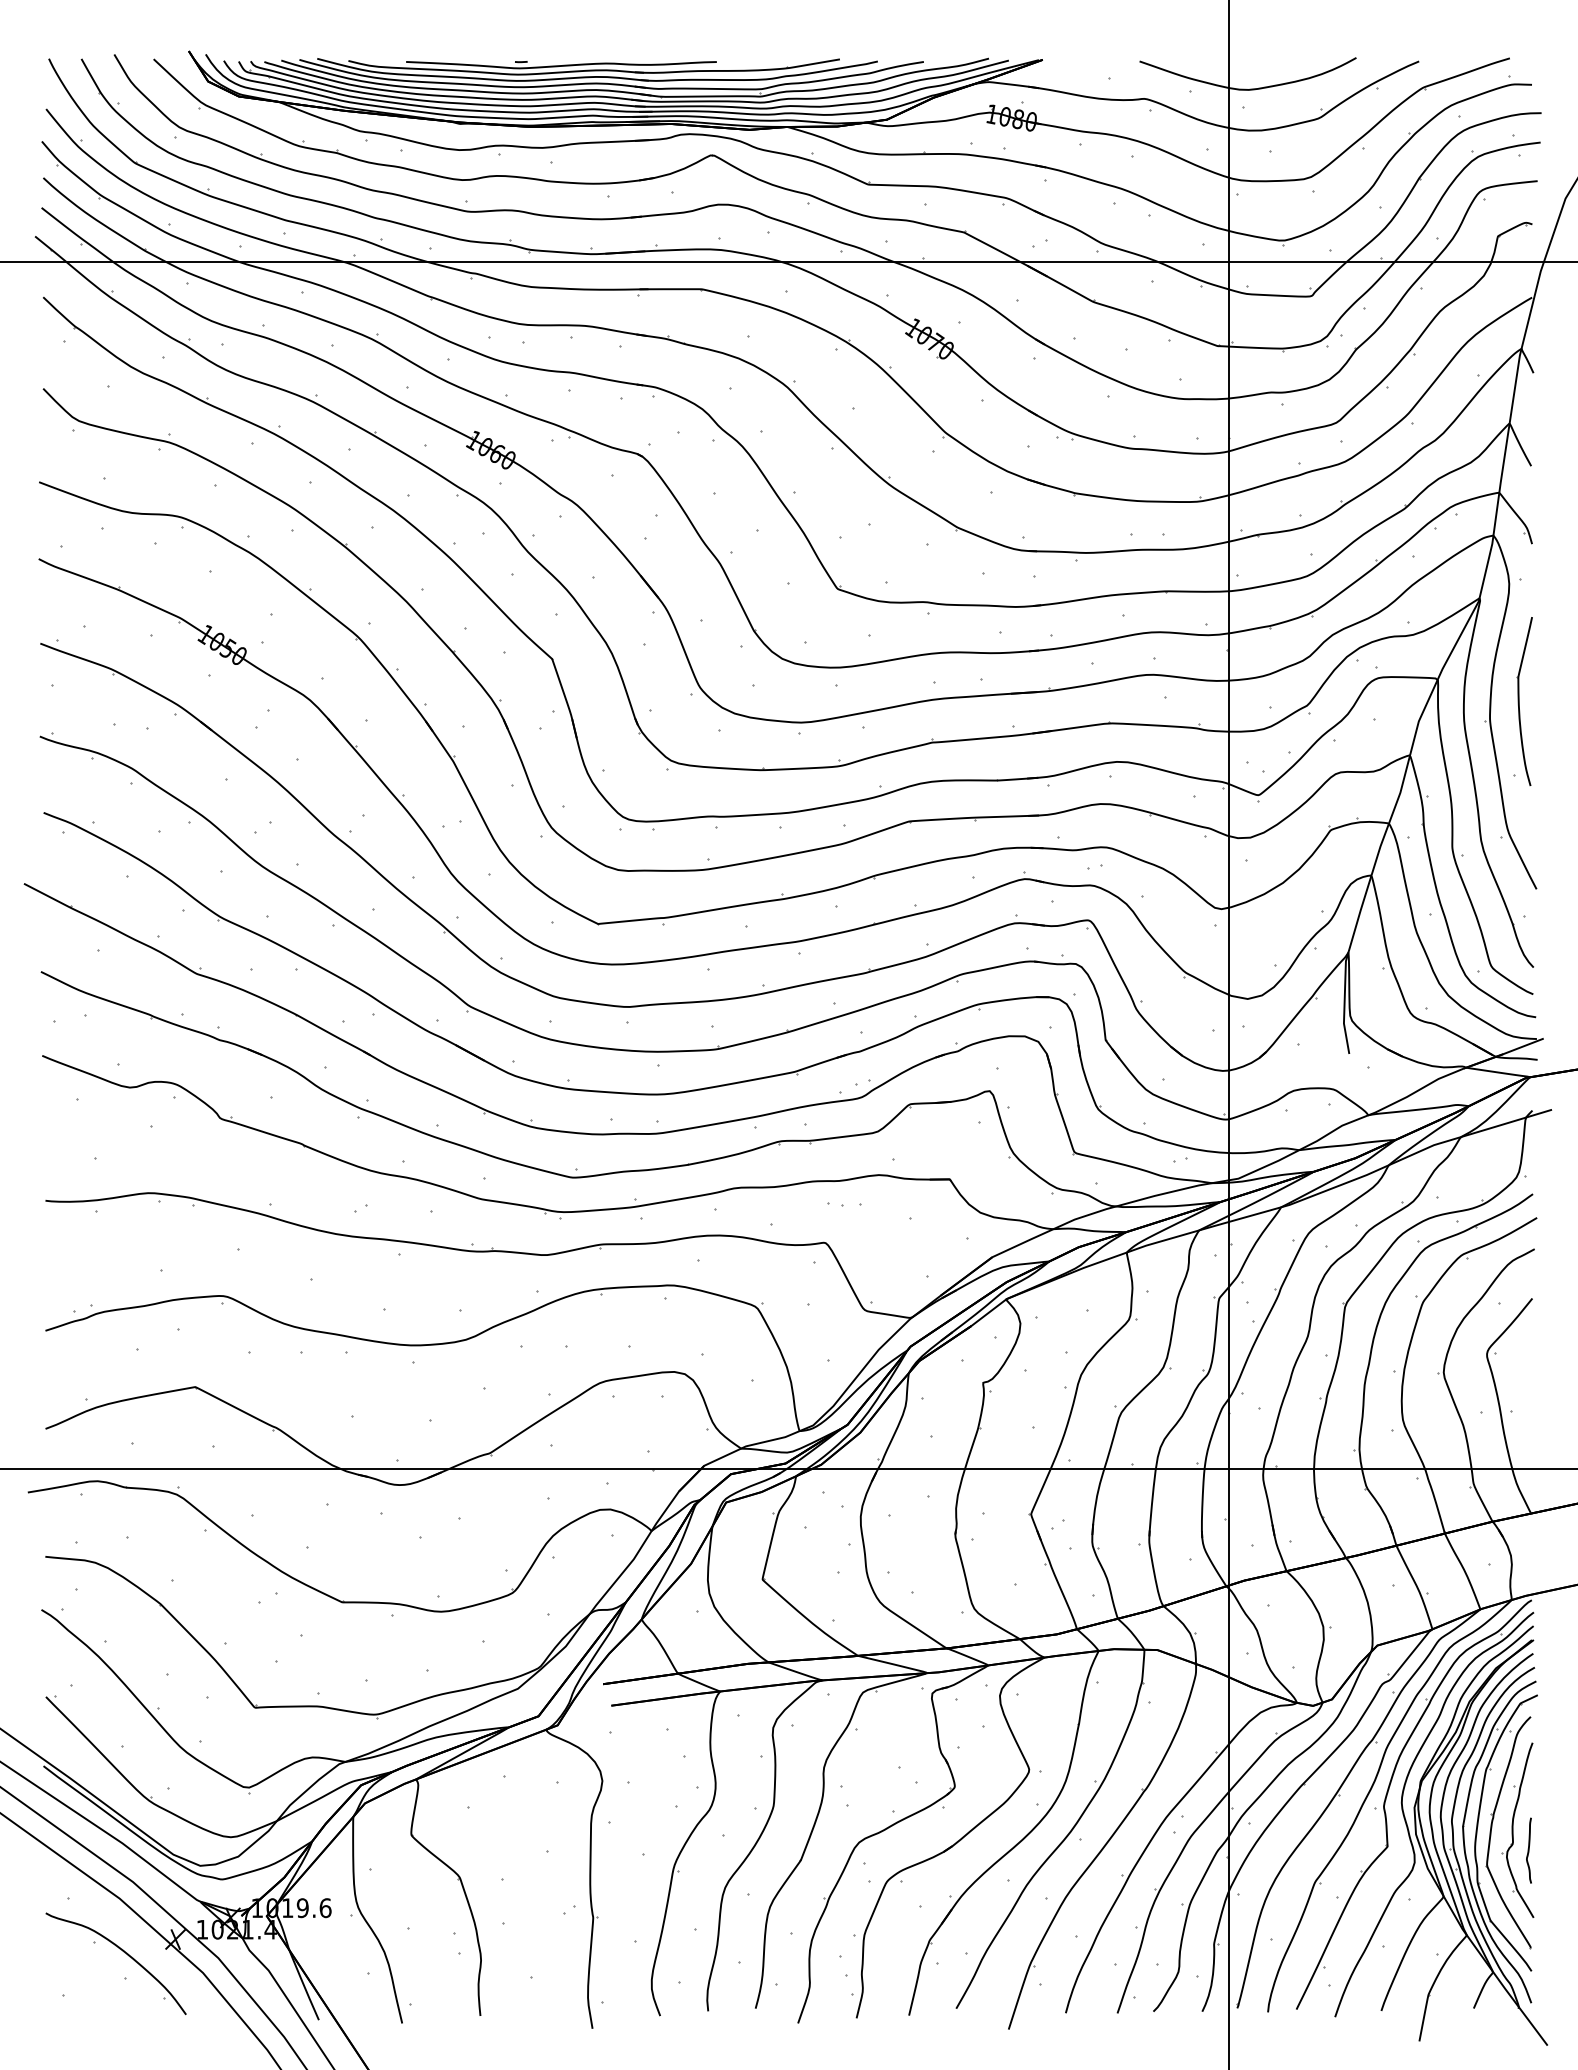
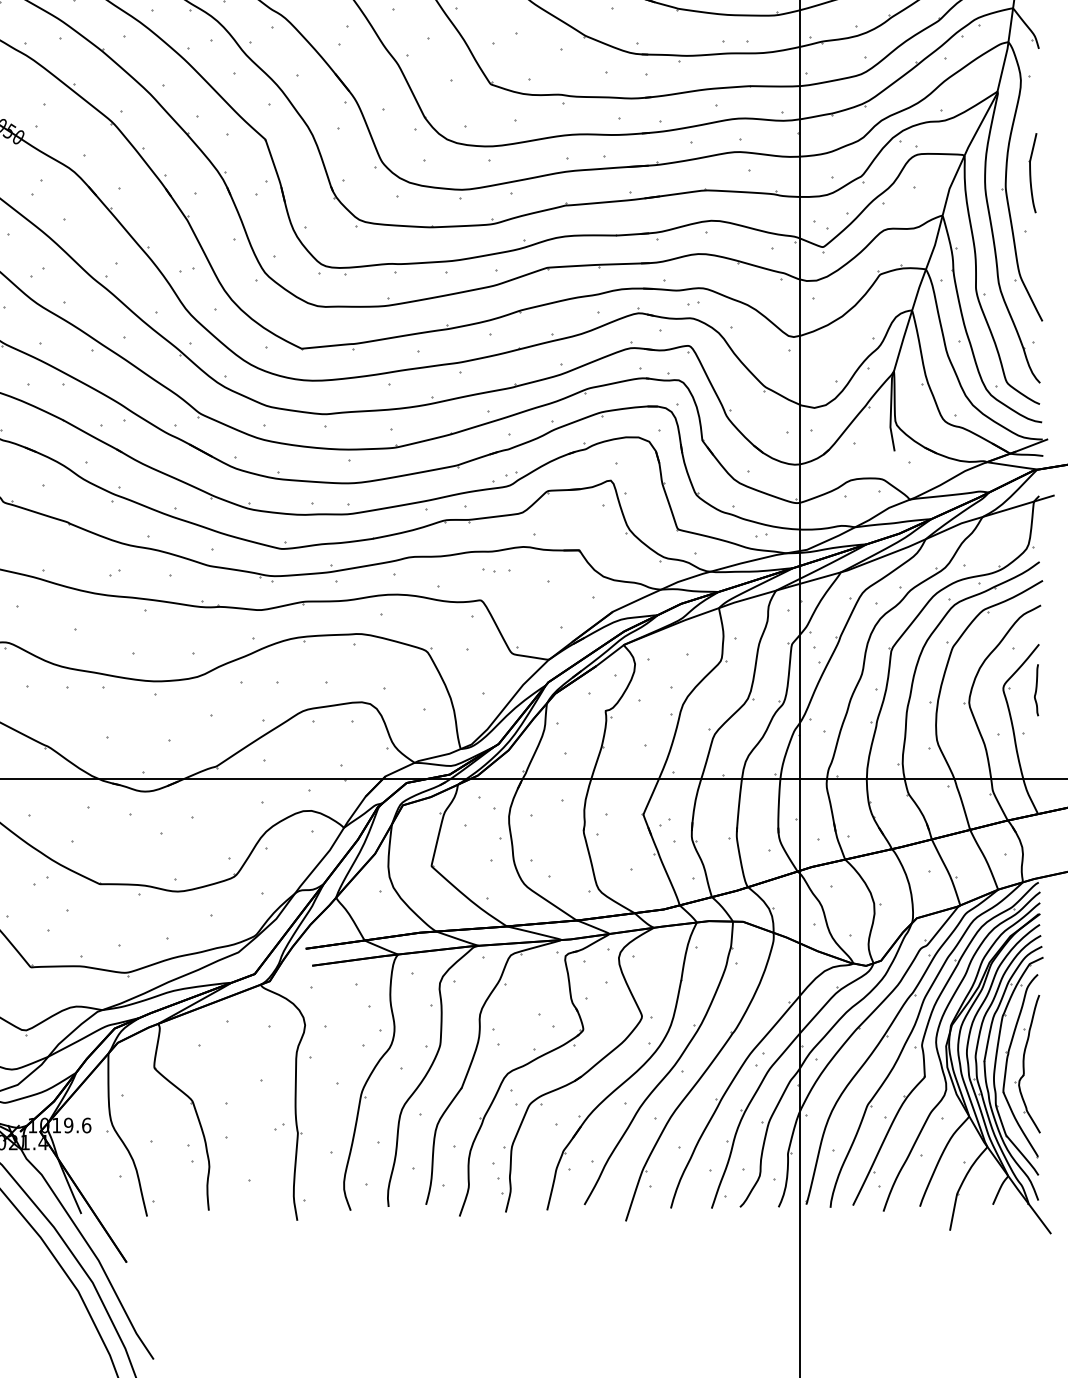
part: (1524, 701) -> (1032, 173), size x0.6
curve: (1528, 1850) -> (1036, 690), moved

